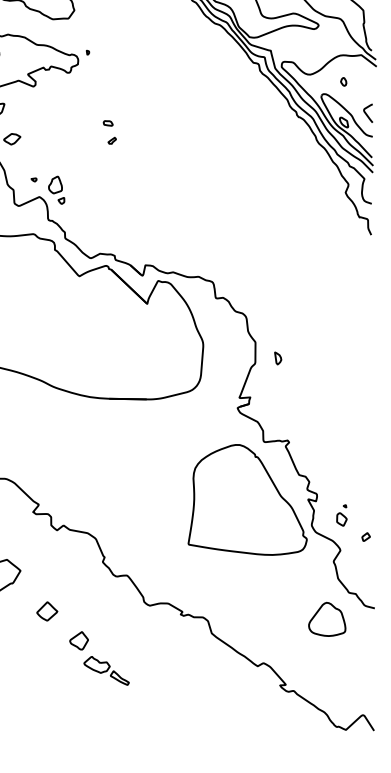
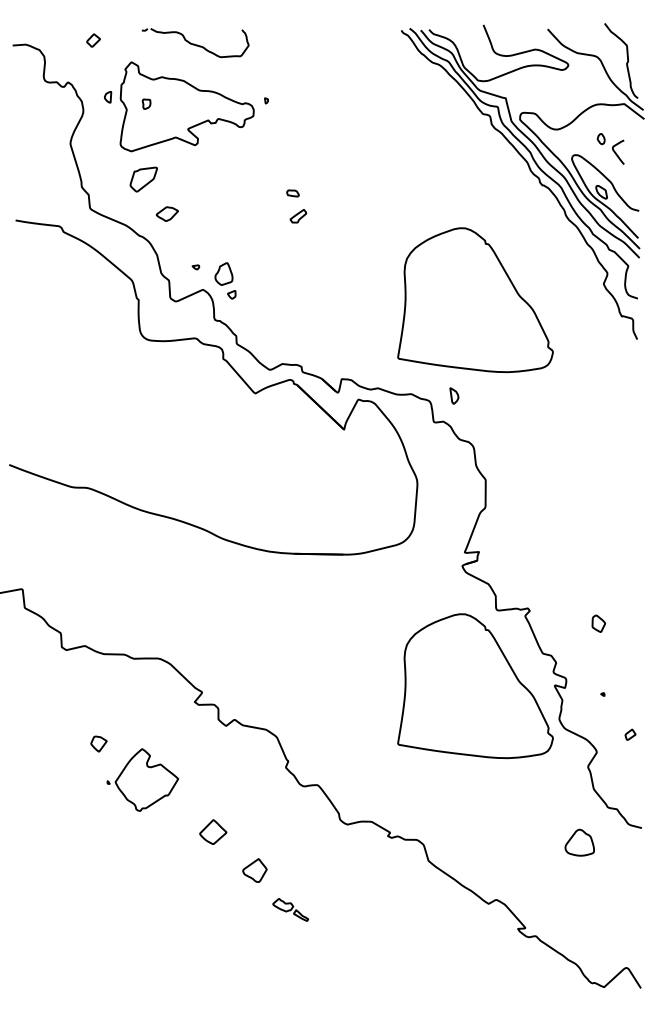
curve: (366, 113) -> (616, 152), moved
part: (111, 140) -> (297, 215), size x1.6
part: (247, 205) -> (475, 300), added
part: (278, 358) -> (454, 395), moved
part: (341, 519) -> (598, 623), moved
part: (327, 619) -> (579, 842), size x0.6
part: (106, 670) -> (290, 909), size x0.6

